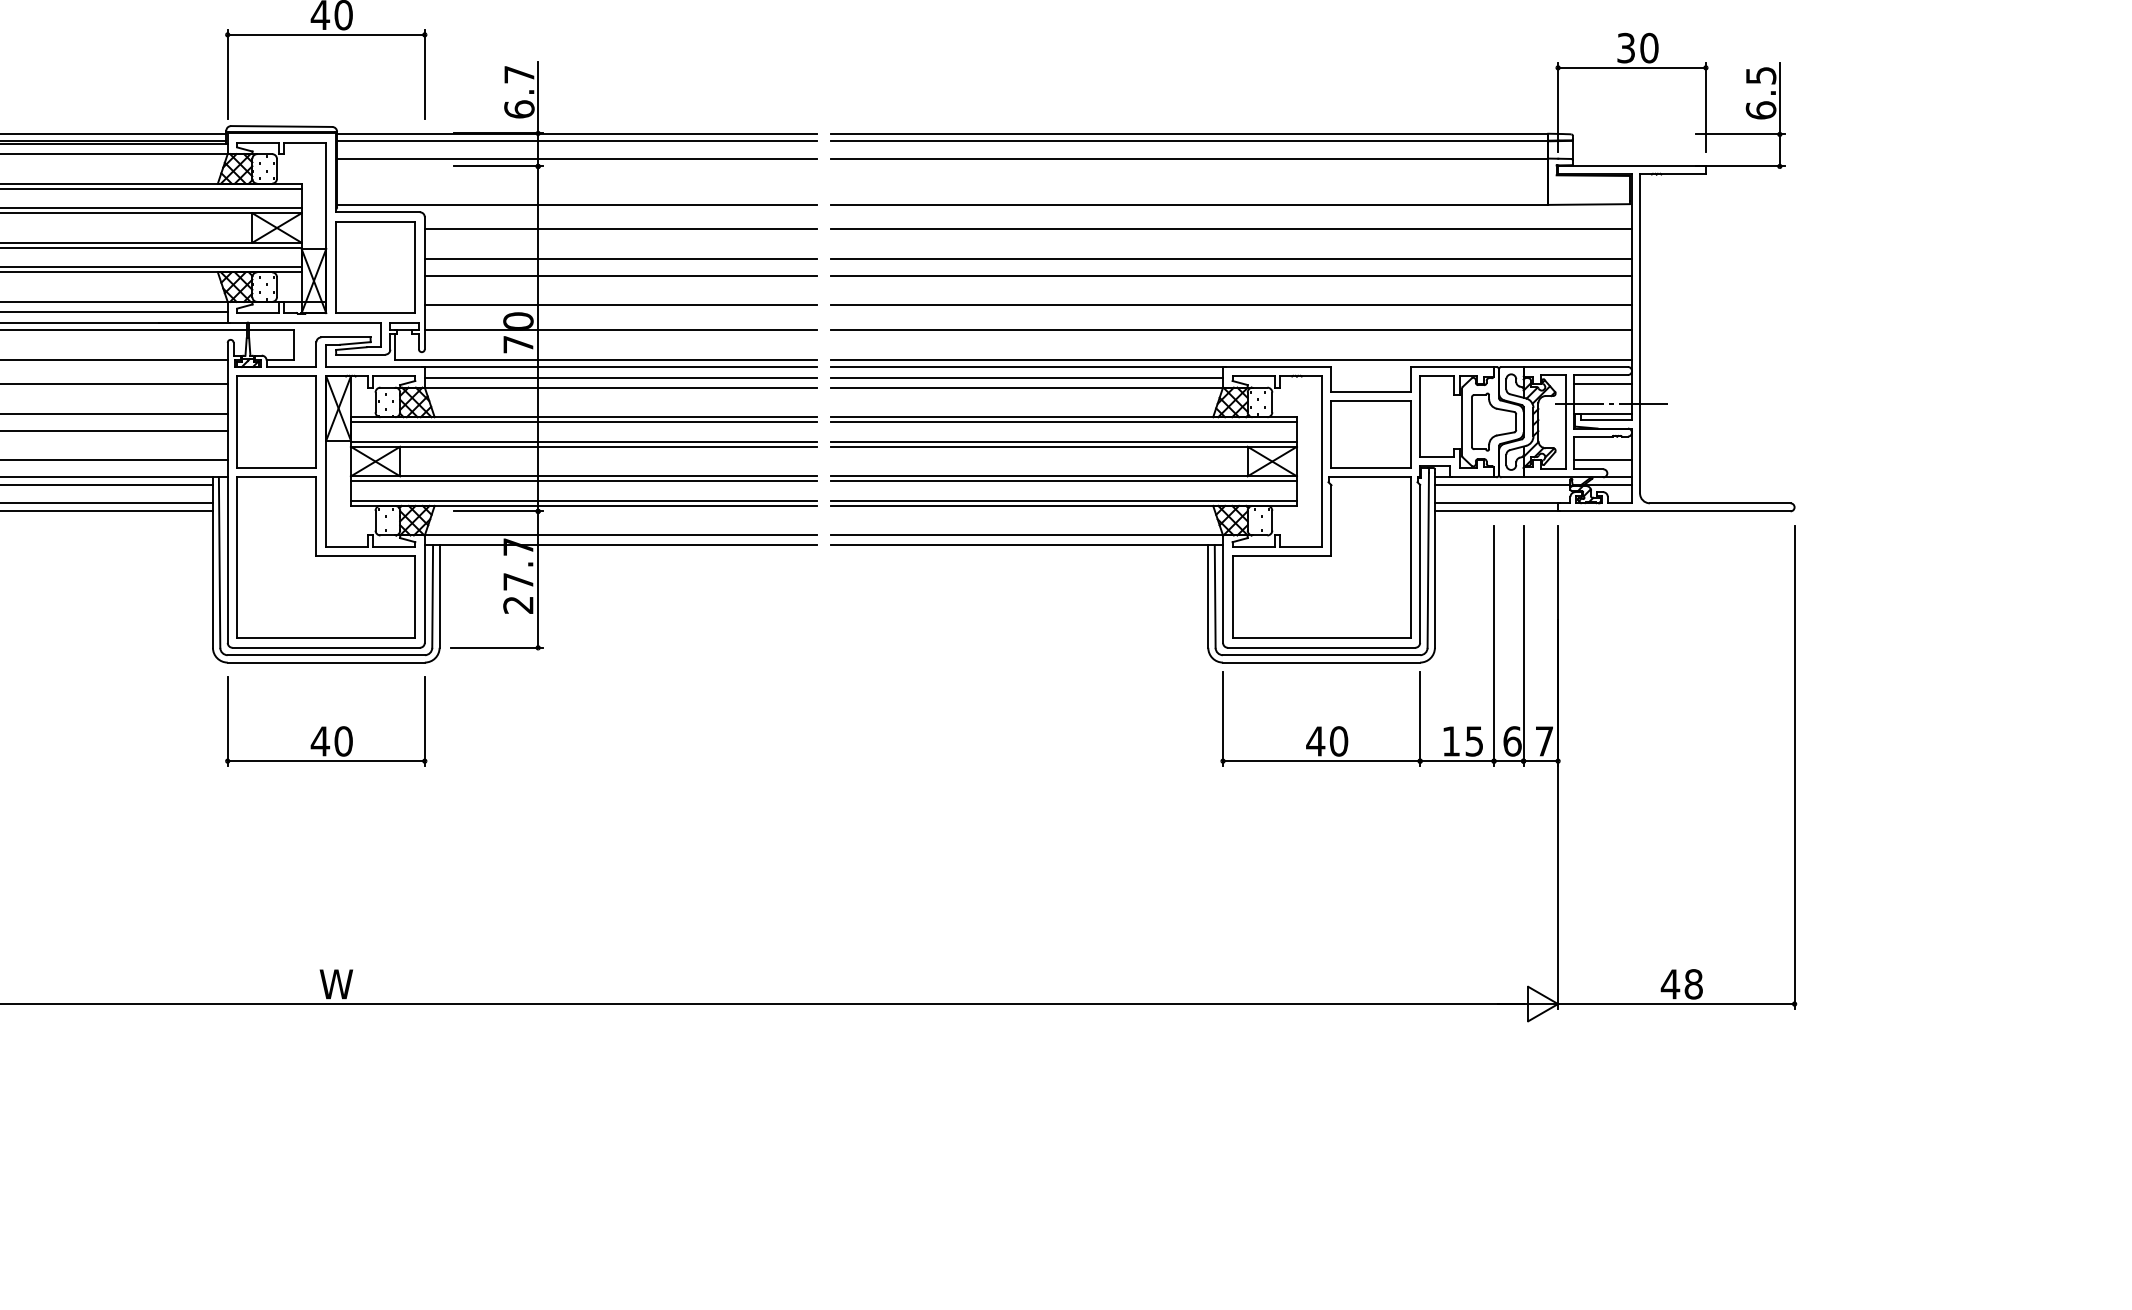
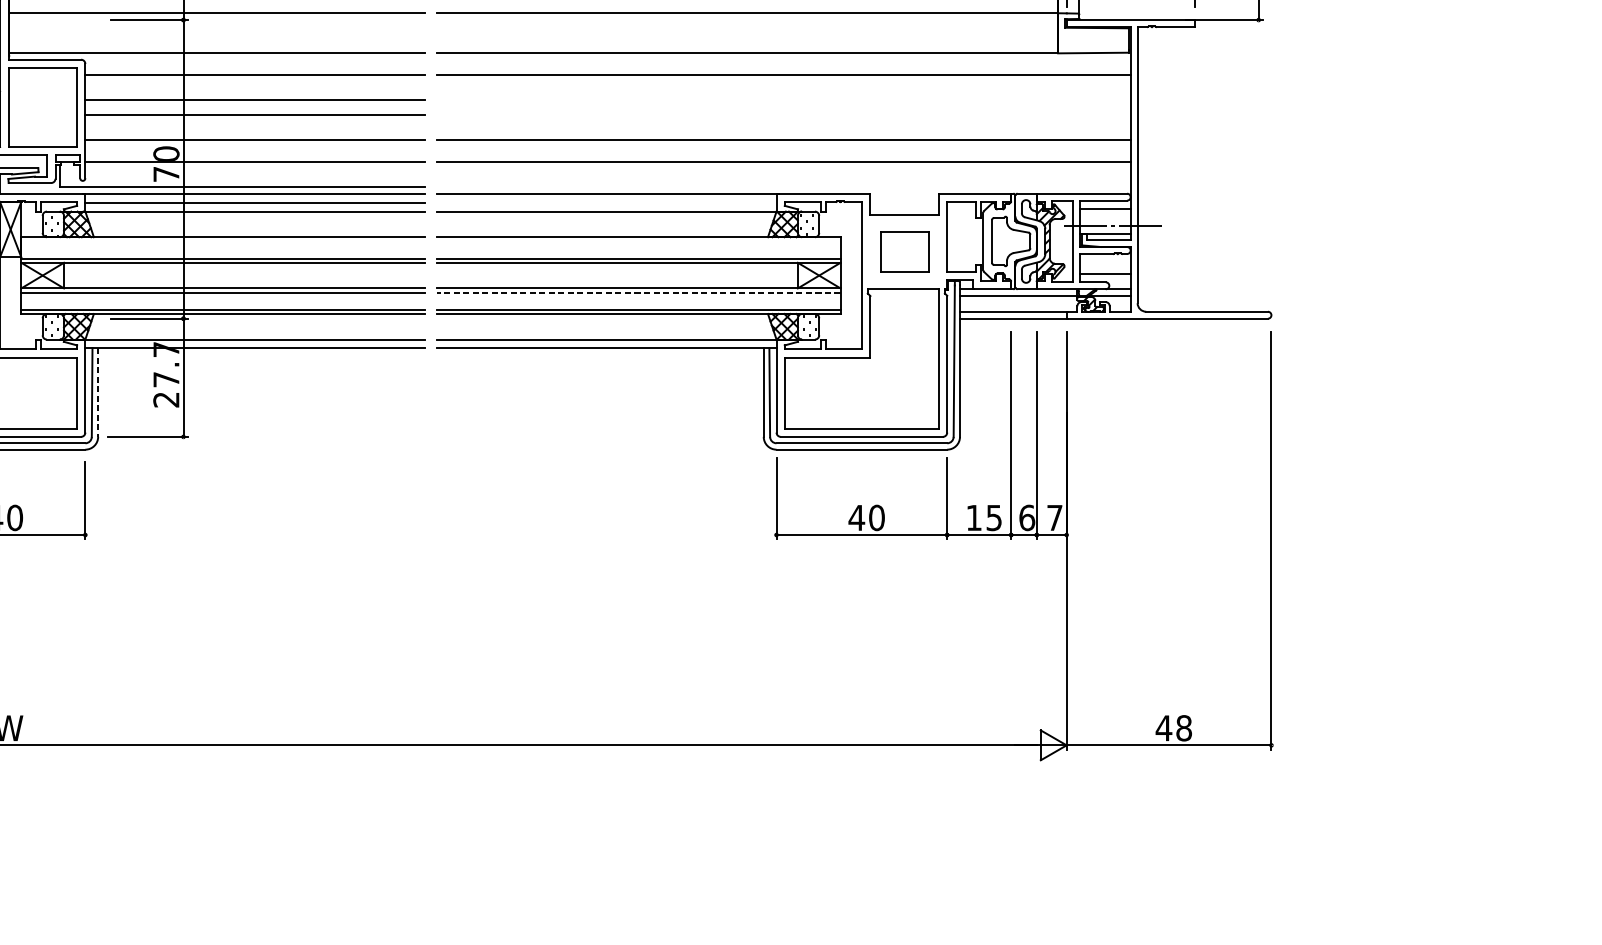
line: (1231, 258) -> (783, 99), removed
line: (1231, 276) -> (783, 115), removed
line: (1231, 359) -> (783, 187), removed
line: (1027, 377) -> (607, 202), removed
line: (583, 422) -> (222, 241), removed
line: (1063, 422) -> (638, 241), removed
part: (1370, 434) -> (904, 252), size x0.7
line: (1064, 481) -> (639, 292), solid -> dashed
line: (439, 597) -> (98, 393), solid -> dashed

